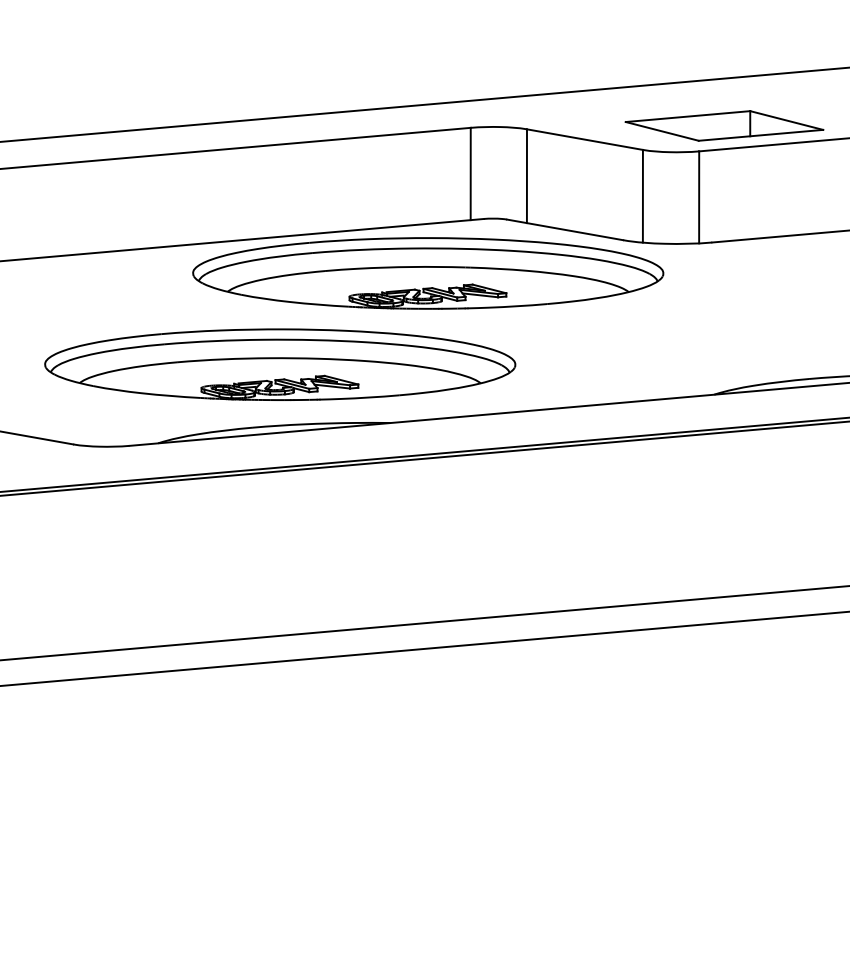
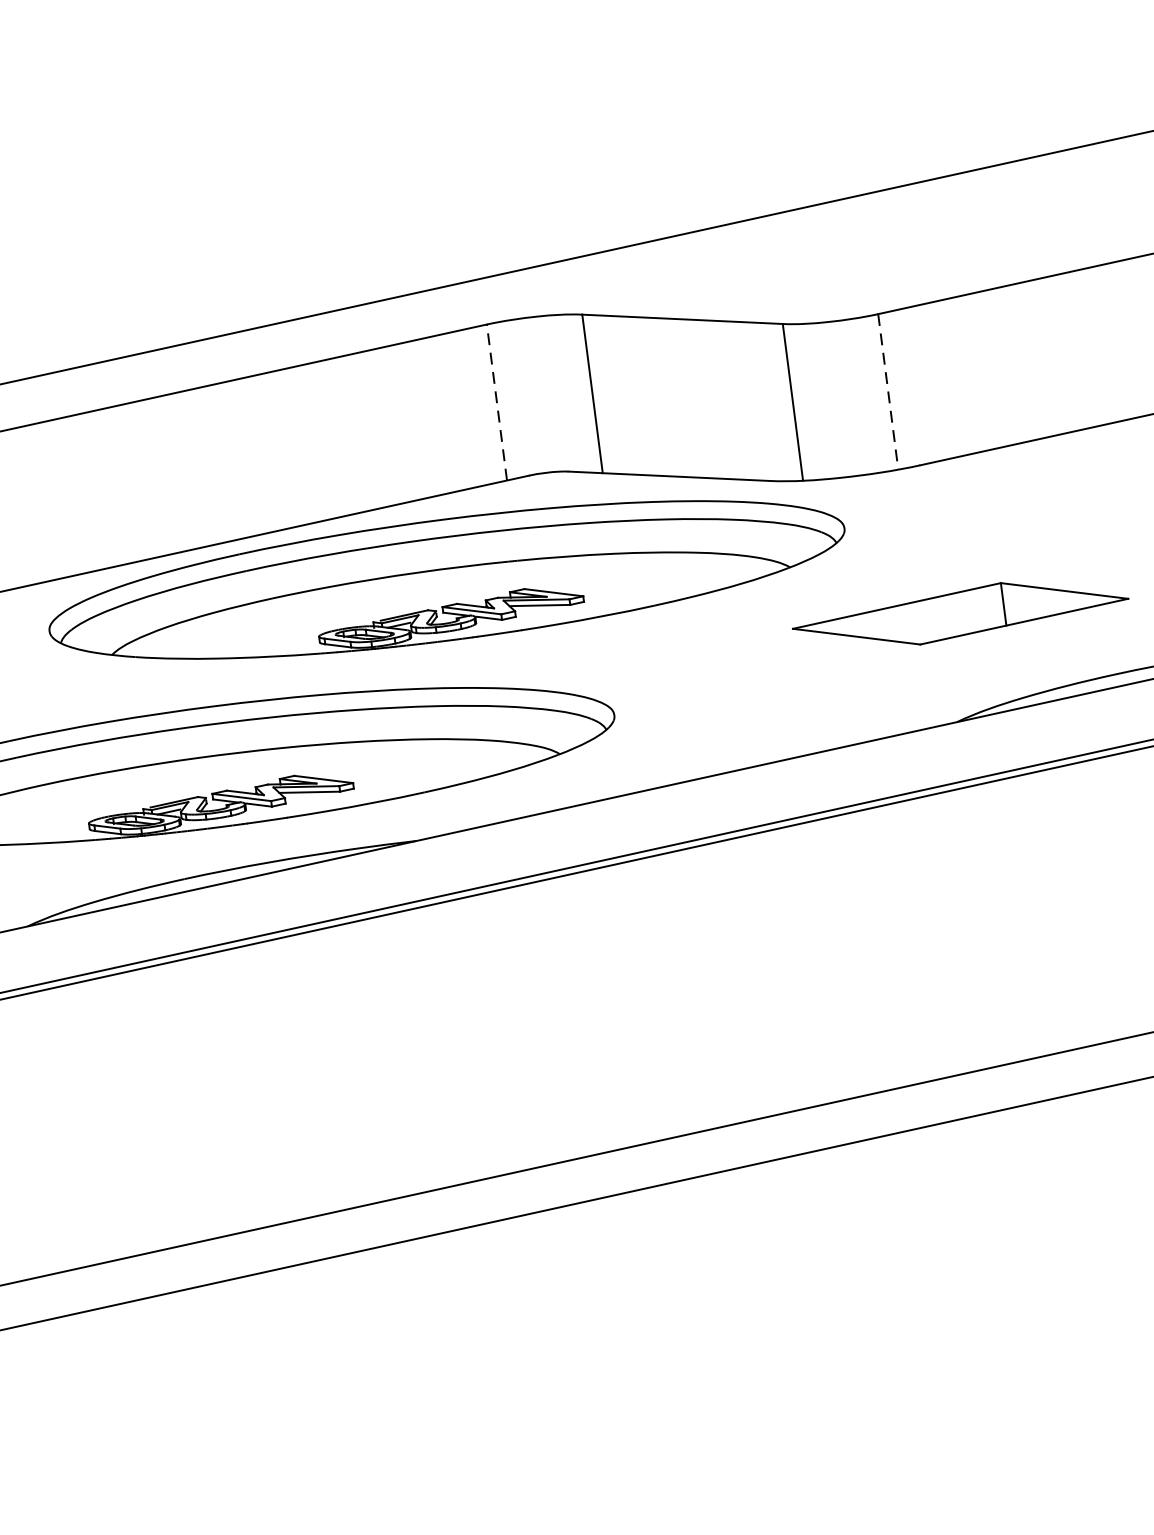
part: (724, 125) -> (960, 613), moved
line: (470, 173) -> (496, 401), solid -> dashed
line: (699, 197) -> (888, 392), solid -> dashed

